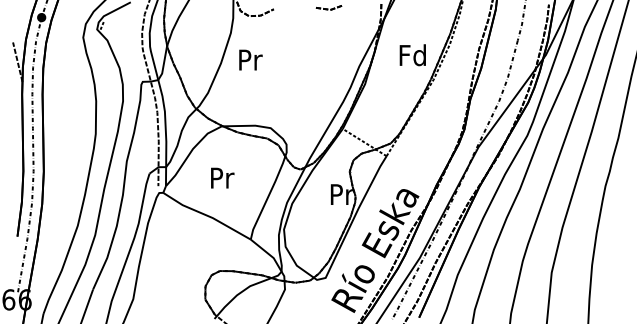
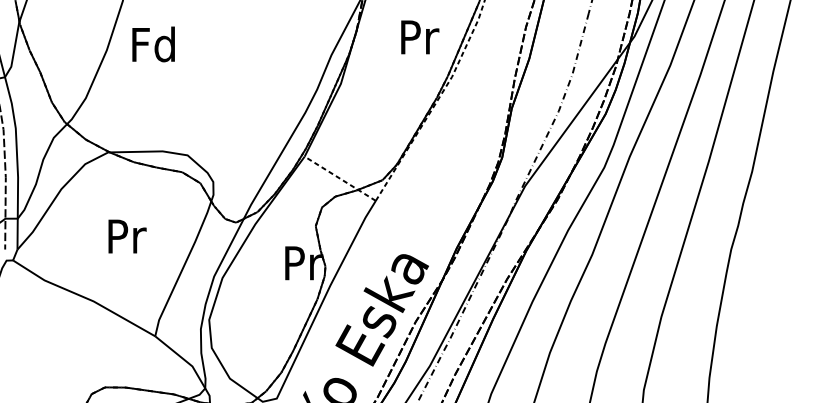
text: (412, 55) -> (417, 37), Fd -> Pr
text: (249, 59) -> (153, 43), Pr -> Fd
text: (222, 177) -> (127, 235), moved

